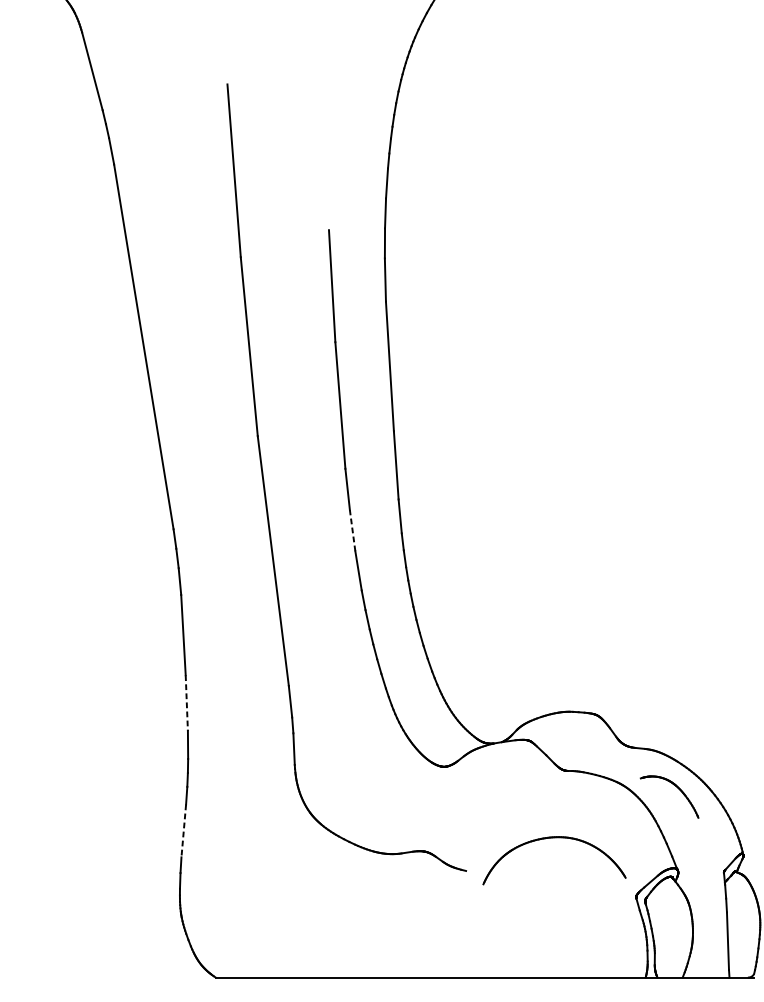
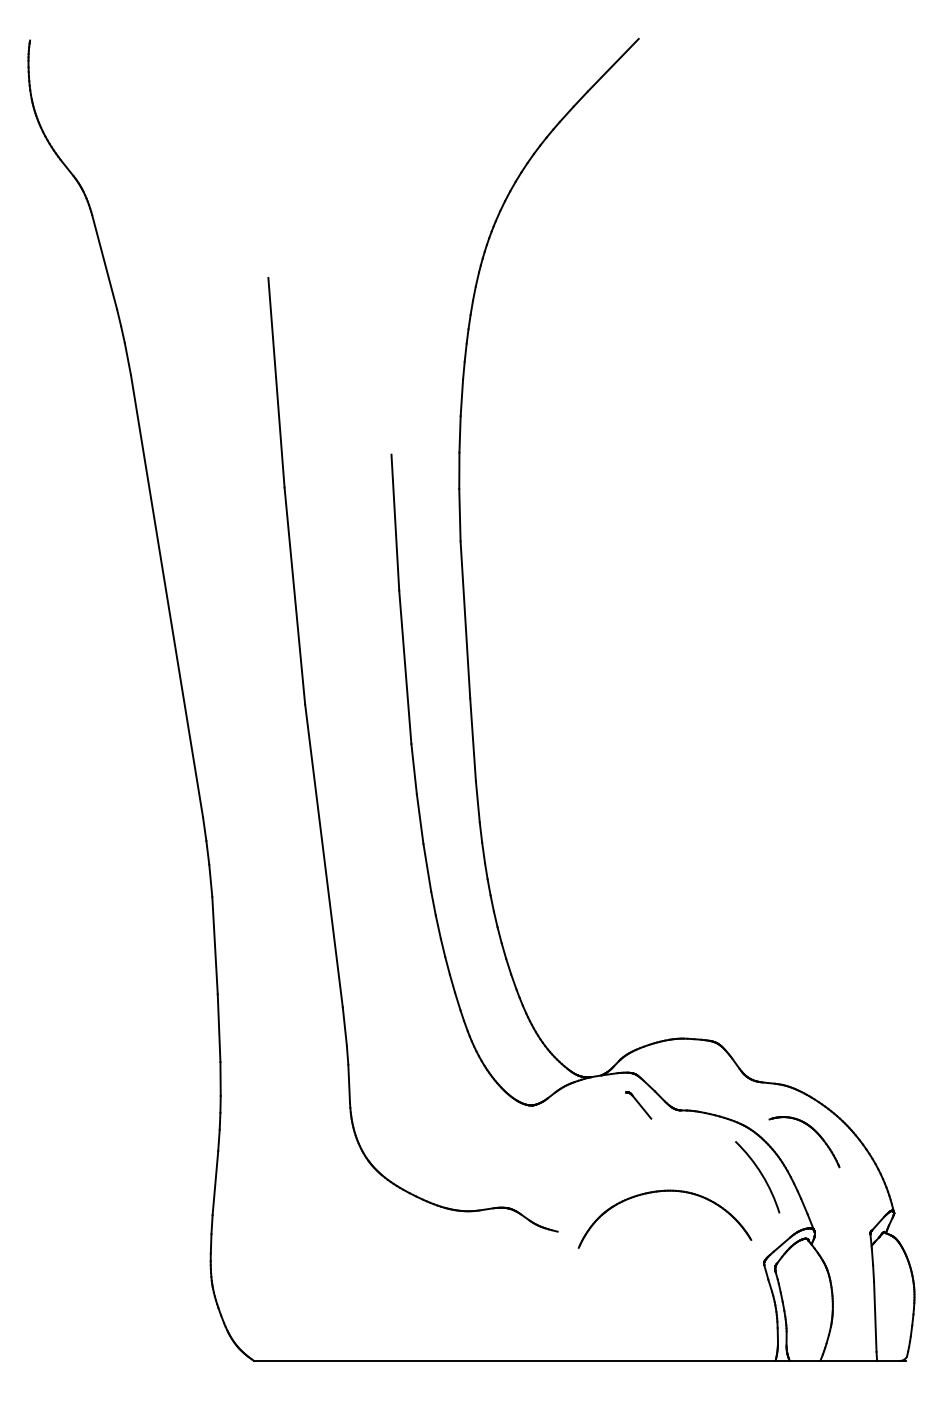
line: (352, 530) -> (420, 818), dashed -> solid
line: (187, 703) -> (219, 1028), dashed -> solid
part: (532, 766) -> (638, 1105), added
arc: (633, 823) -> (760, 1174), added
line: (183, 831) -> (215, 1183), dashed -> solid

